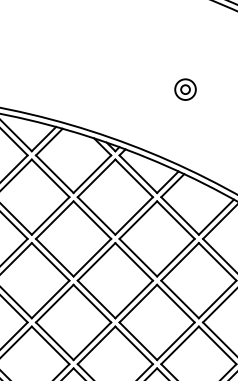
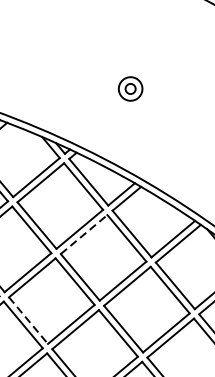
part: (185, 89) -> (130, 88), moved
line: (138, 220) -> (84, 234), solid -> dashed
line: (96, 299) -> (28, 320), solid -> dashed

